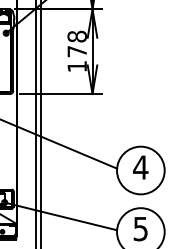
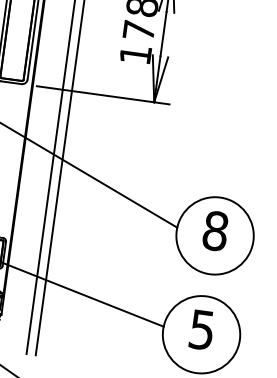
text: (140, 167) -> (215, 230), 4 -> 8

